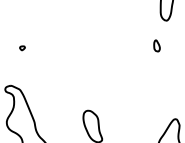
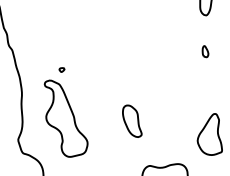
part: (157, 45) -> (205, 51), moved
part: (22, 47) -> (61, 69), moved

